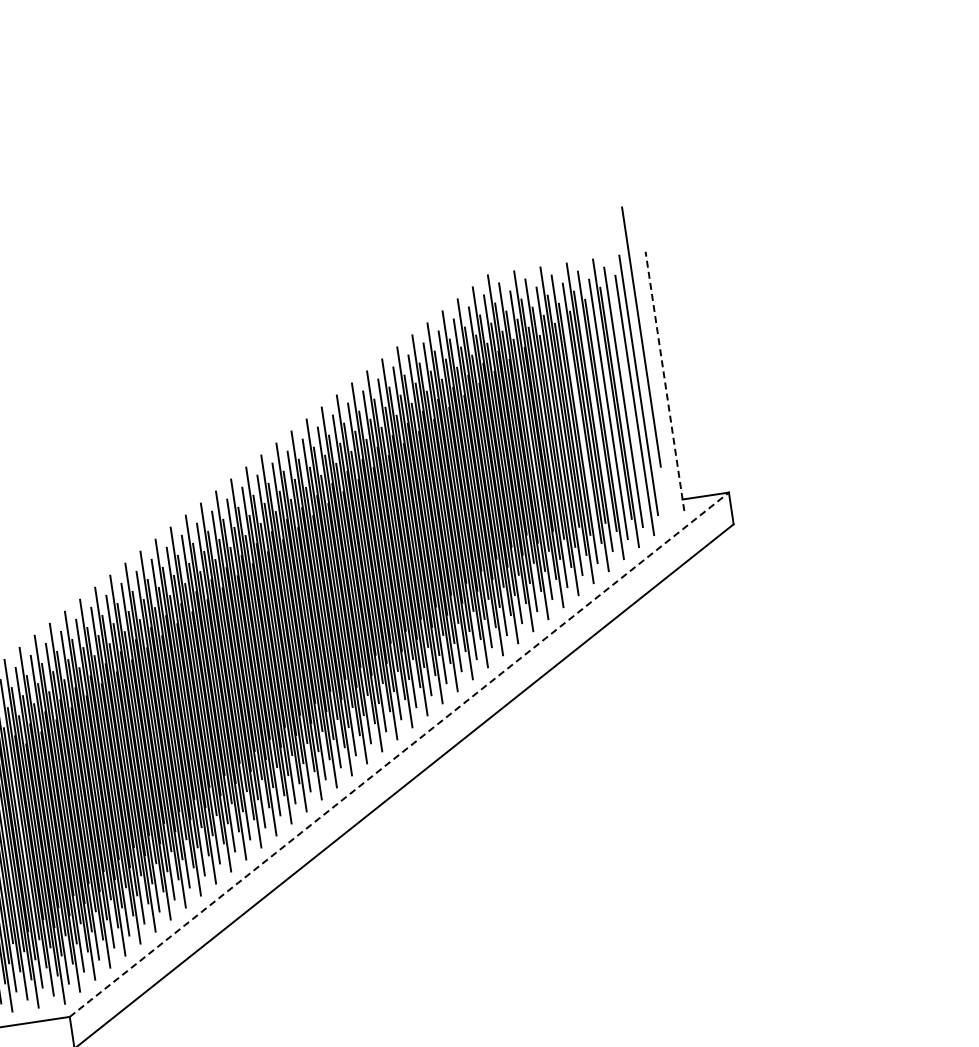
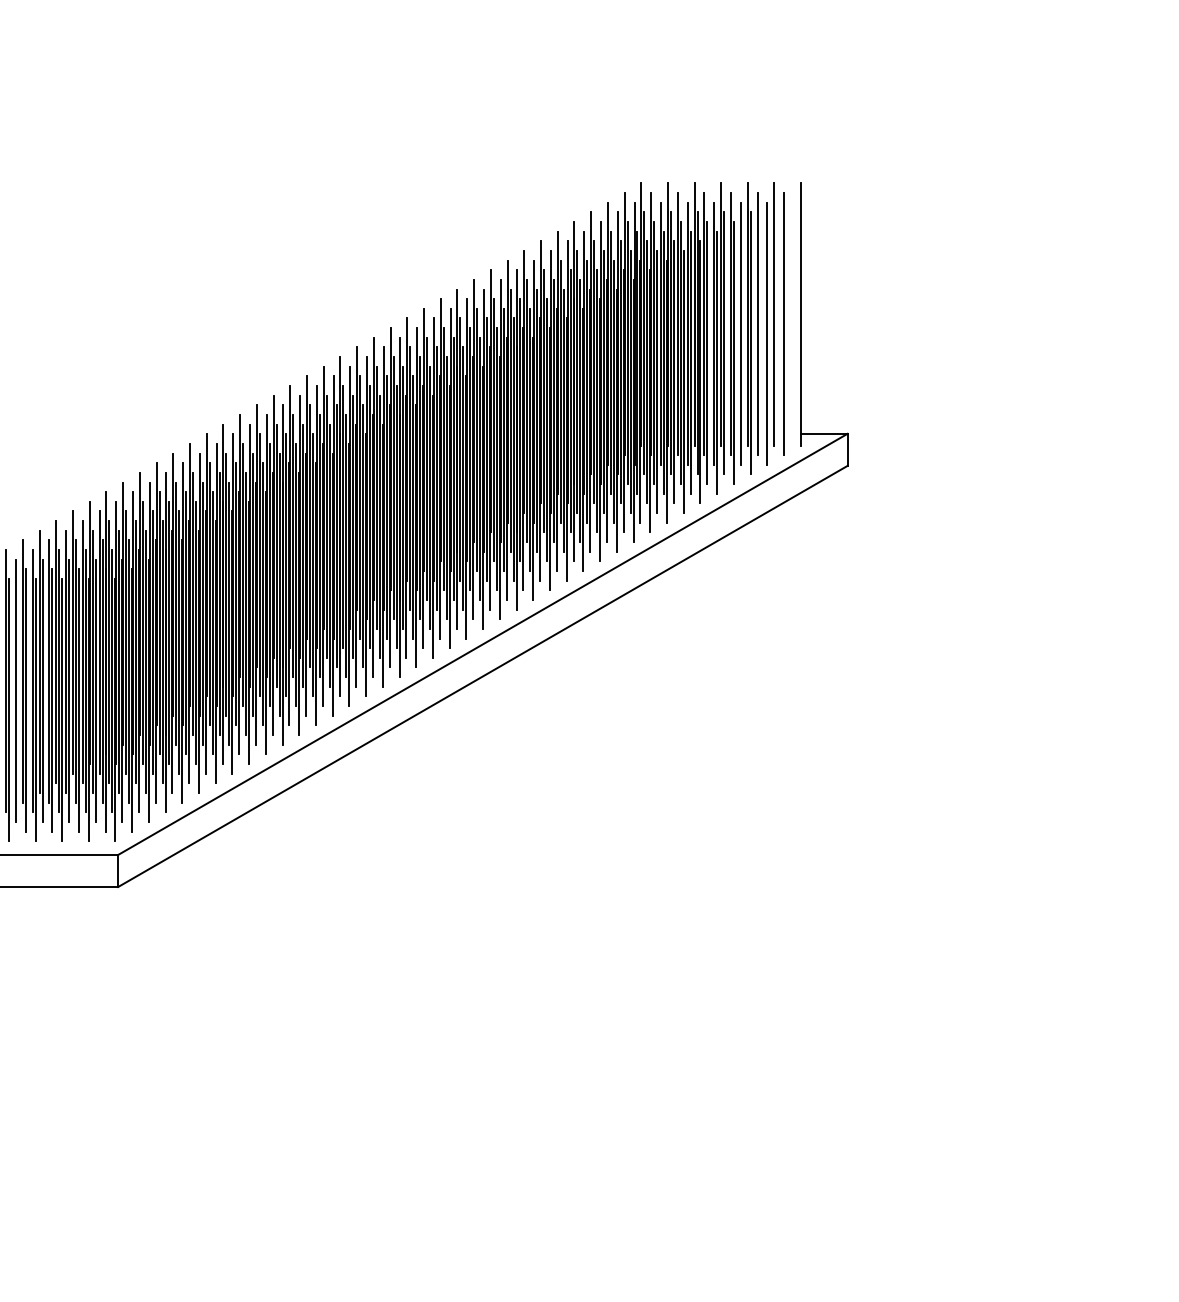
line: (640, 336) -> (783, 323), moved
line: (664, 380) -> (800, 313), dashed -> solid
line: (399, 754) -> (483, 644), dashed -> solid

